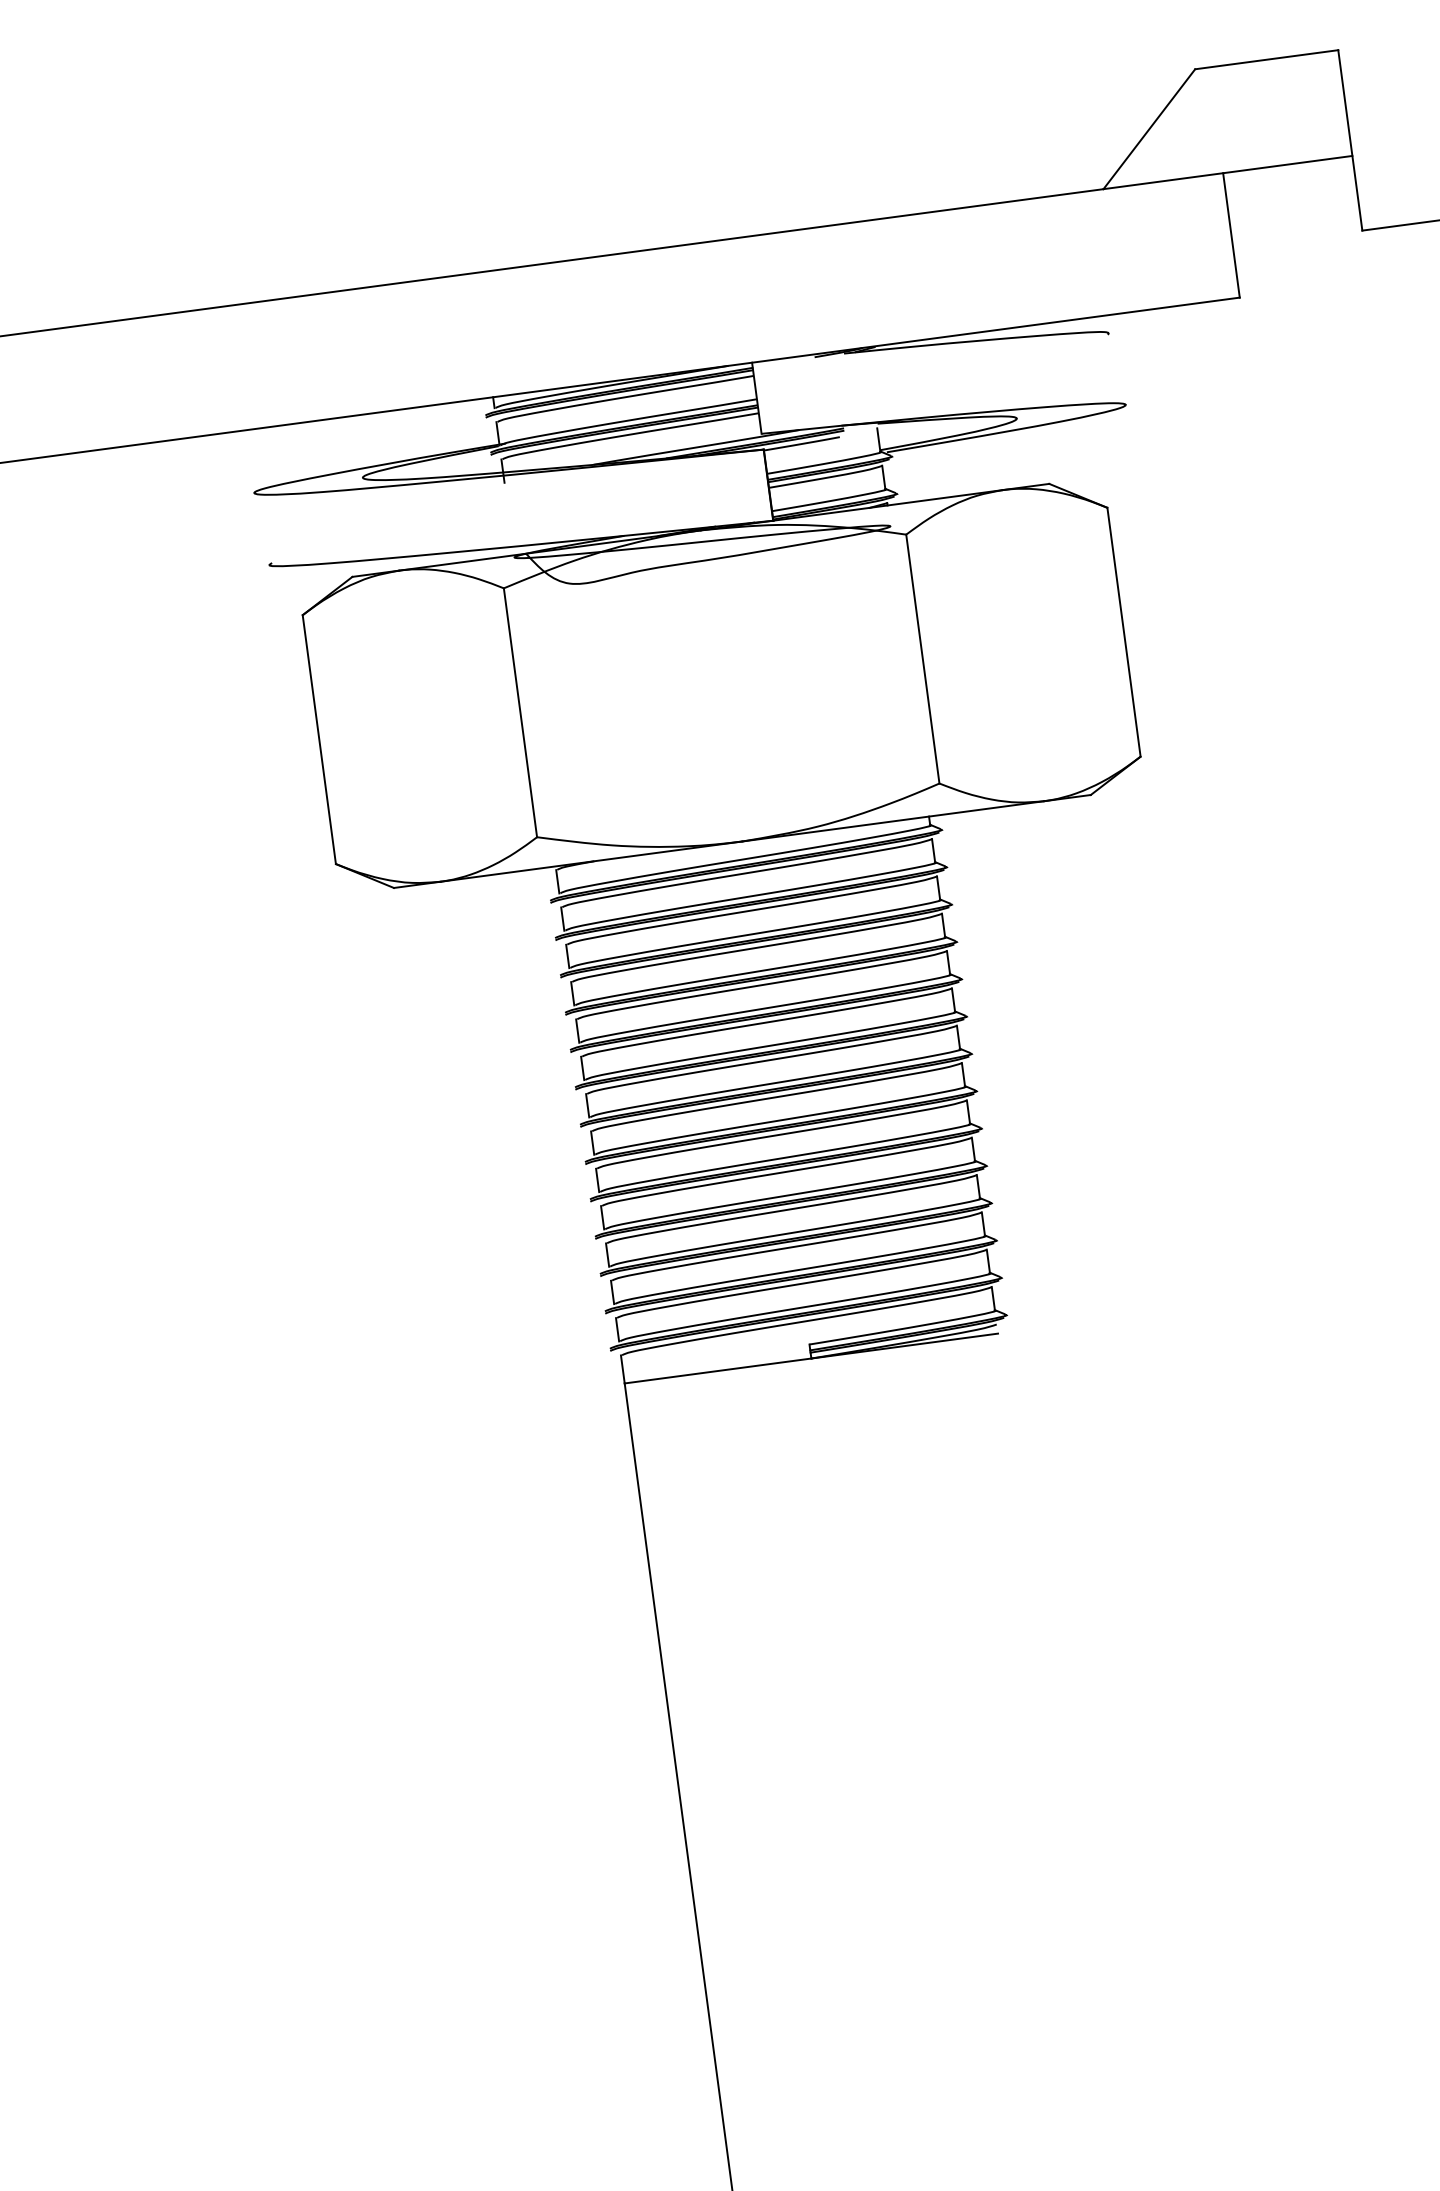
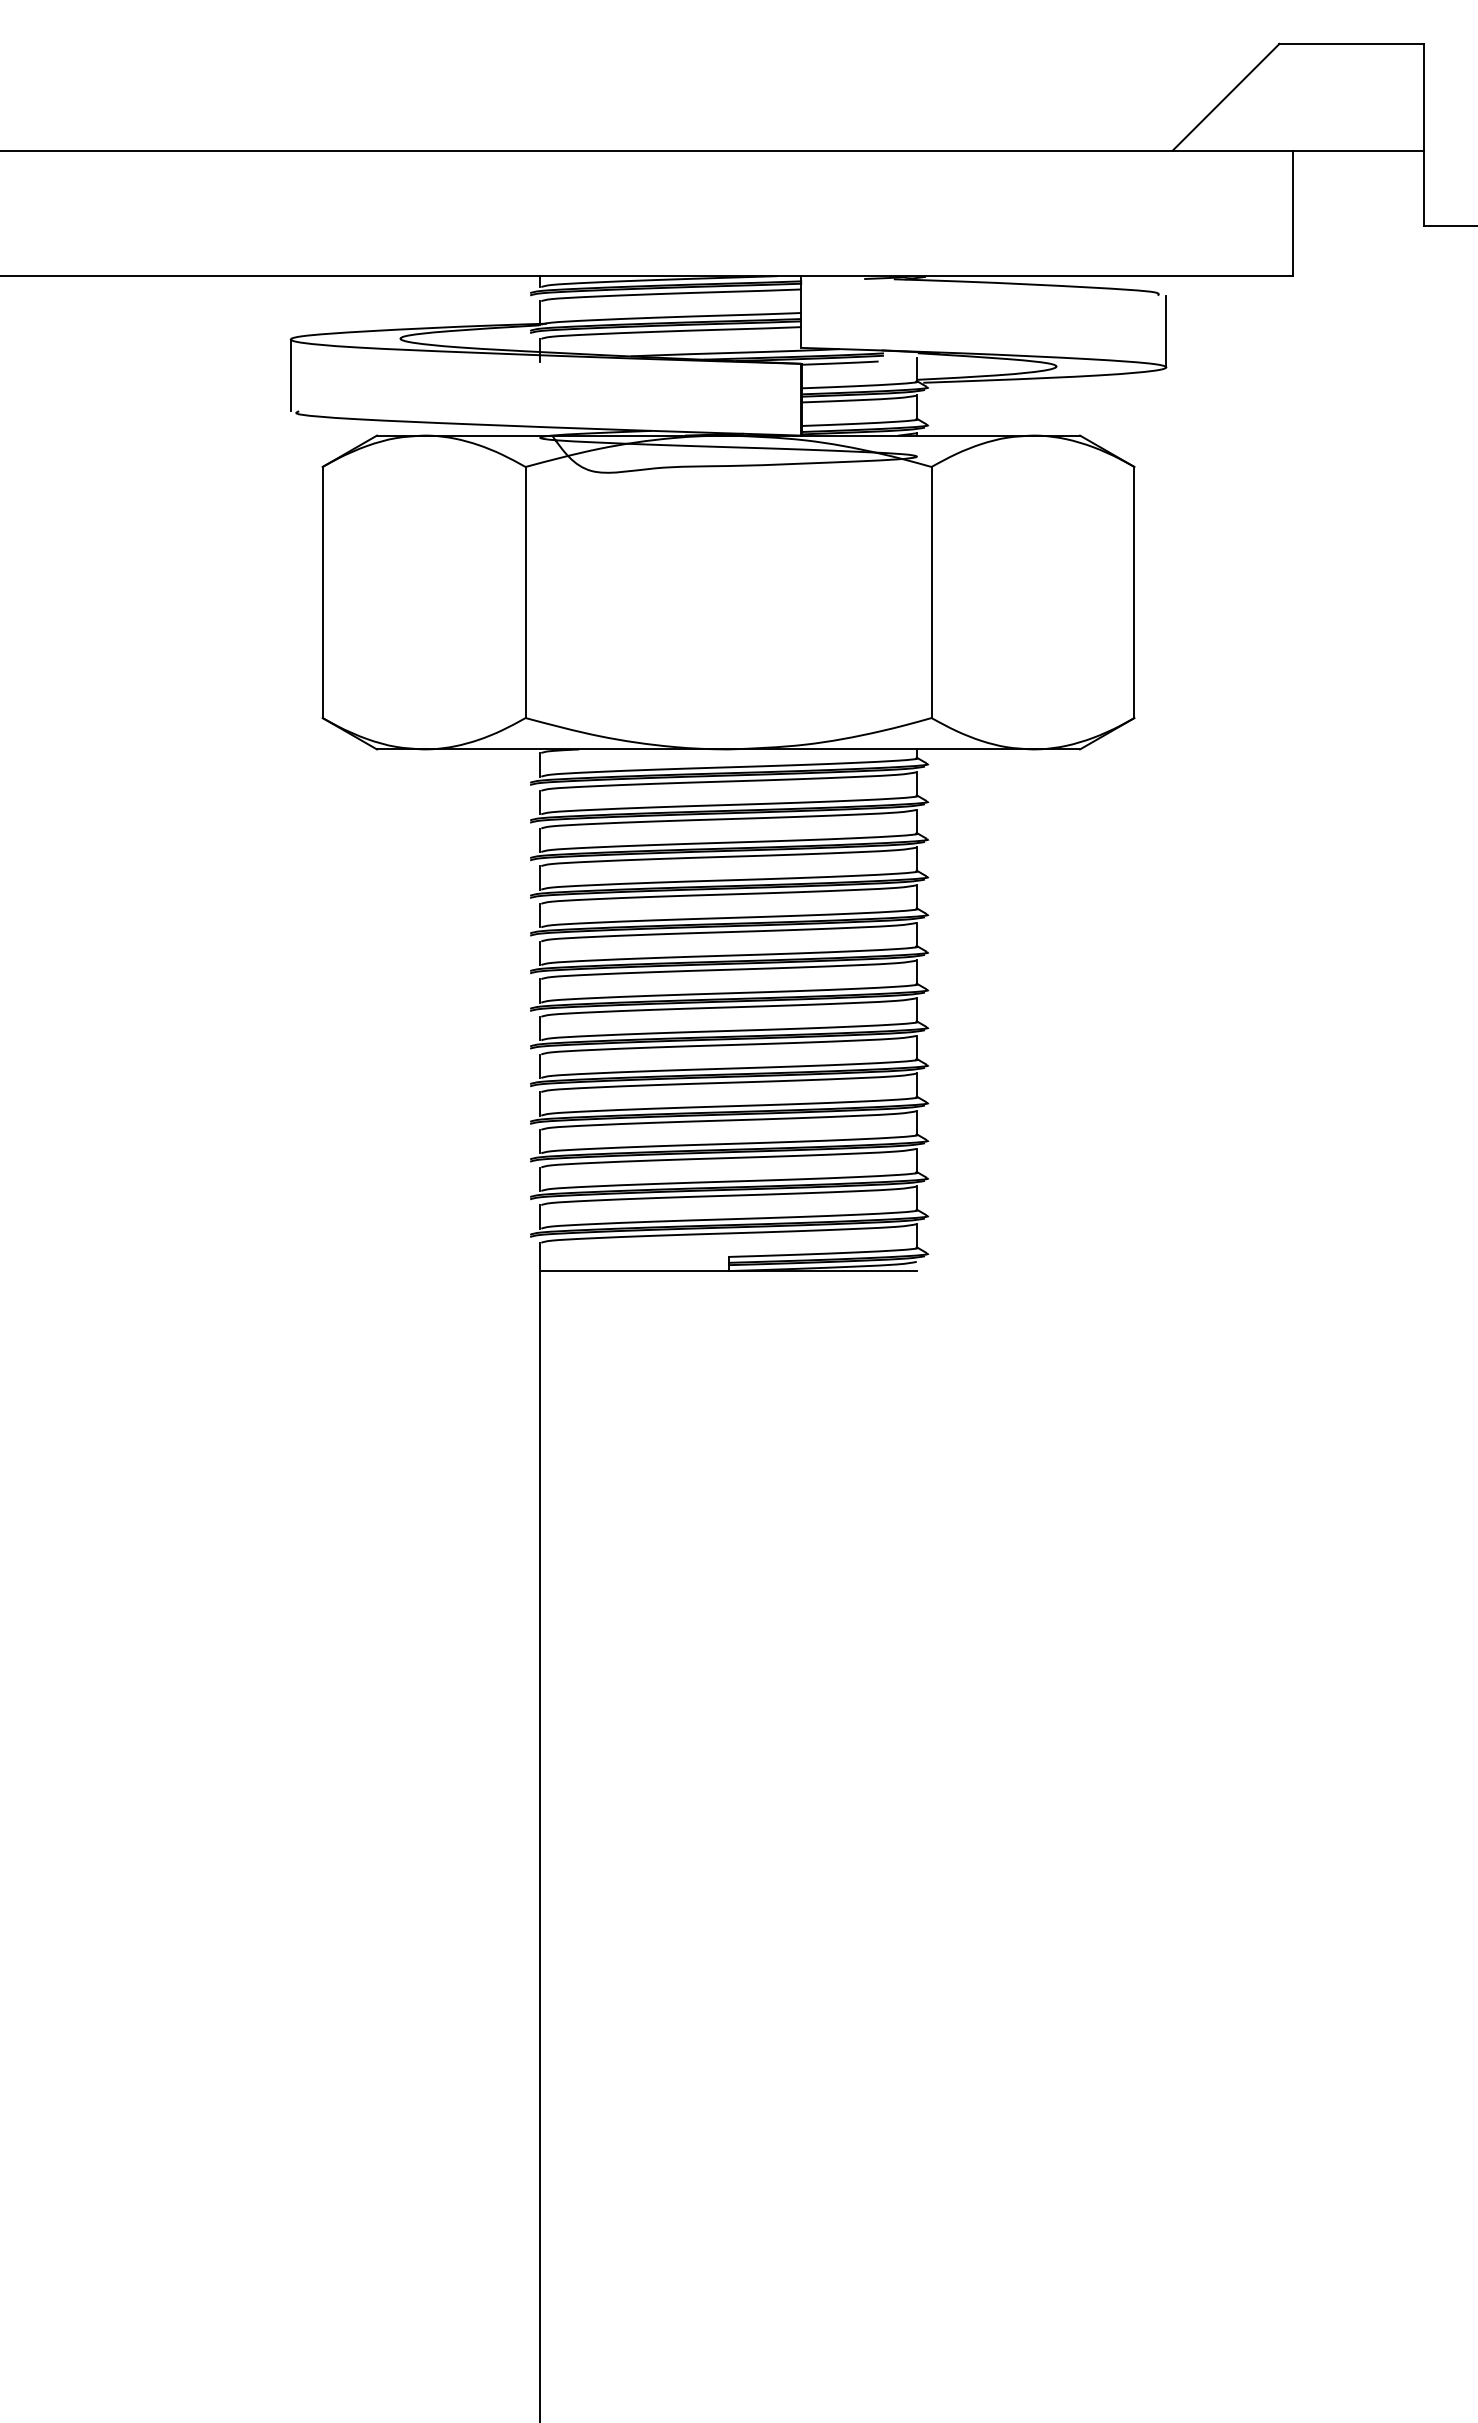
line: (1121, 369) -> (1166, 331), added
line: (258, 528) -> (290, 375), added

